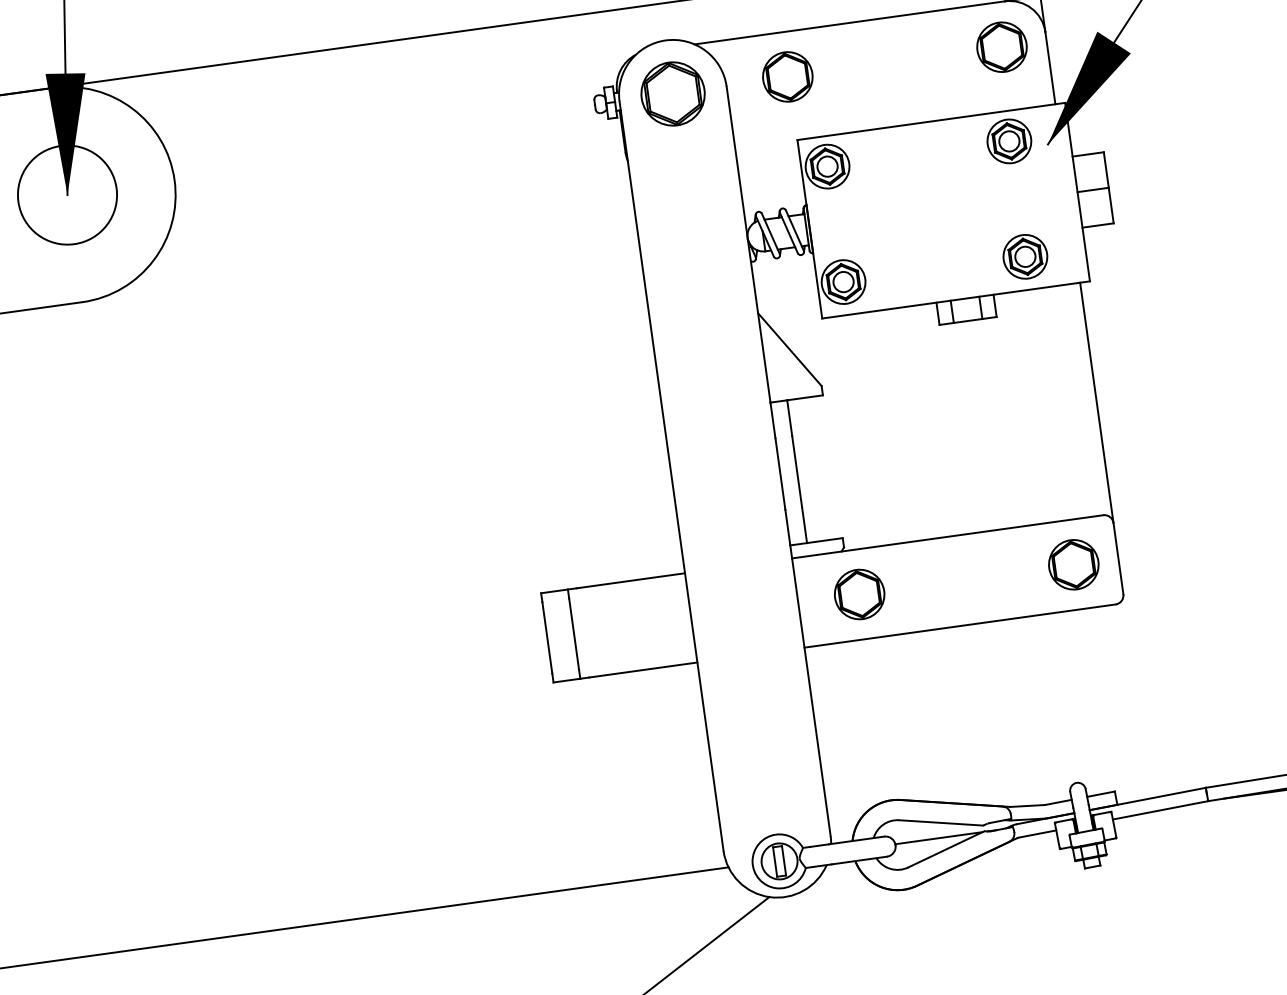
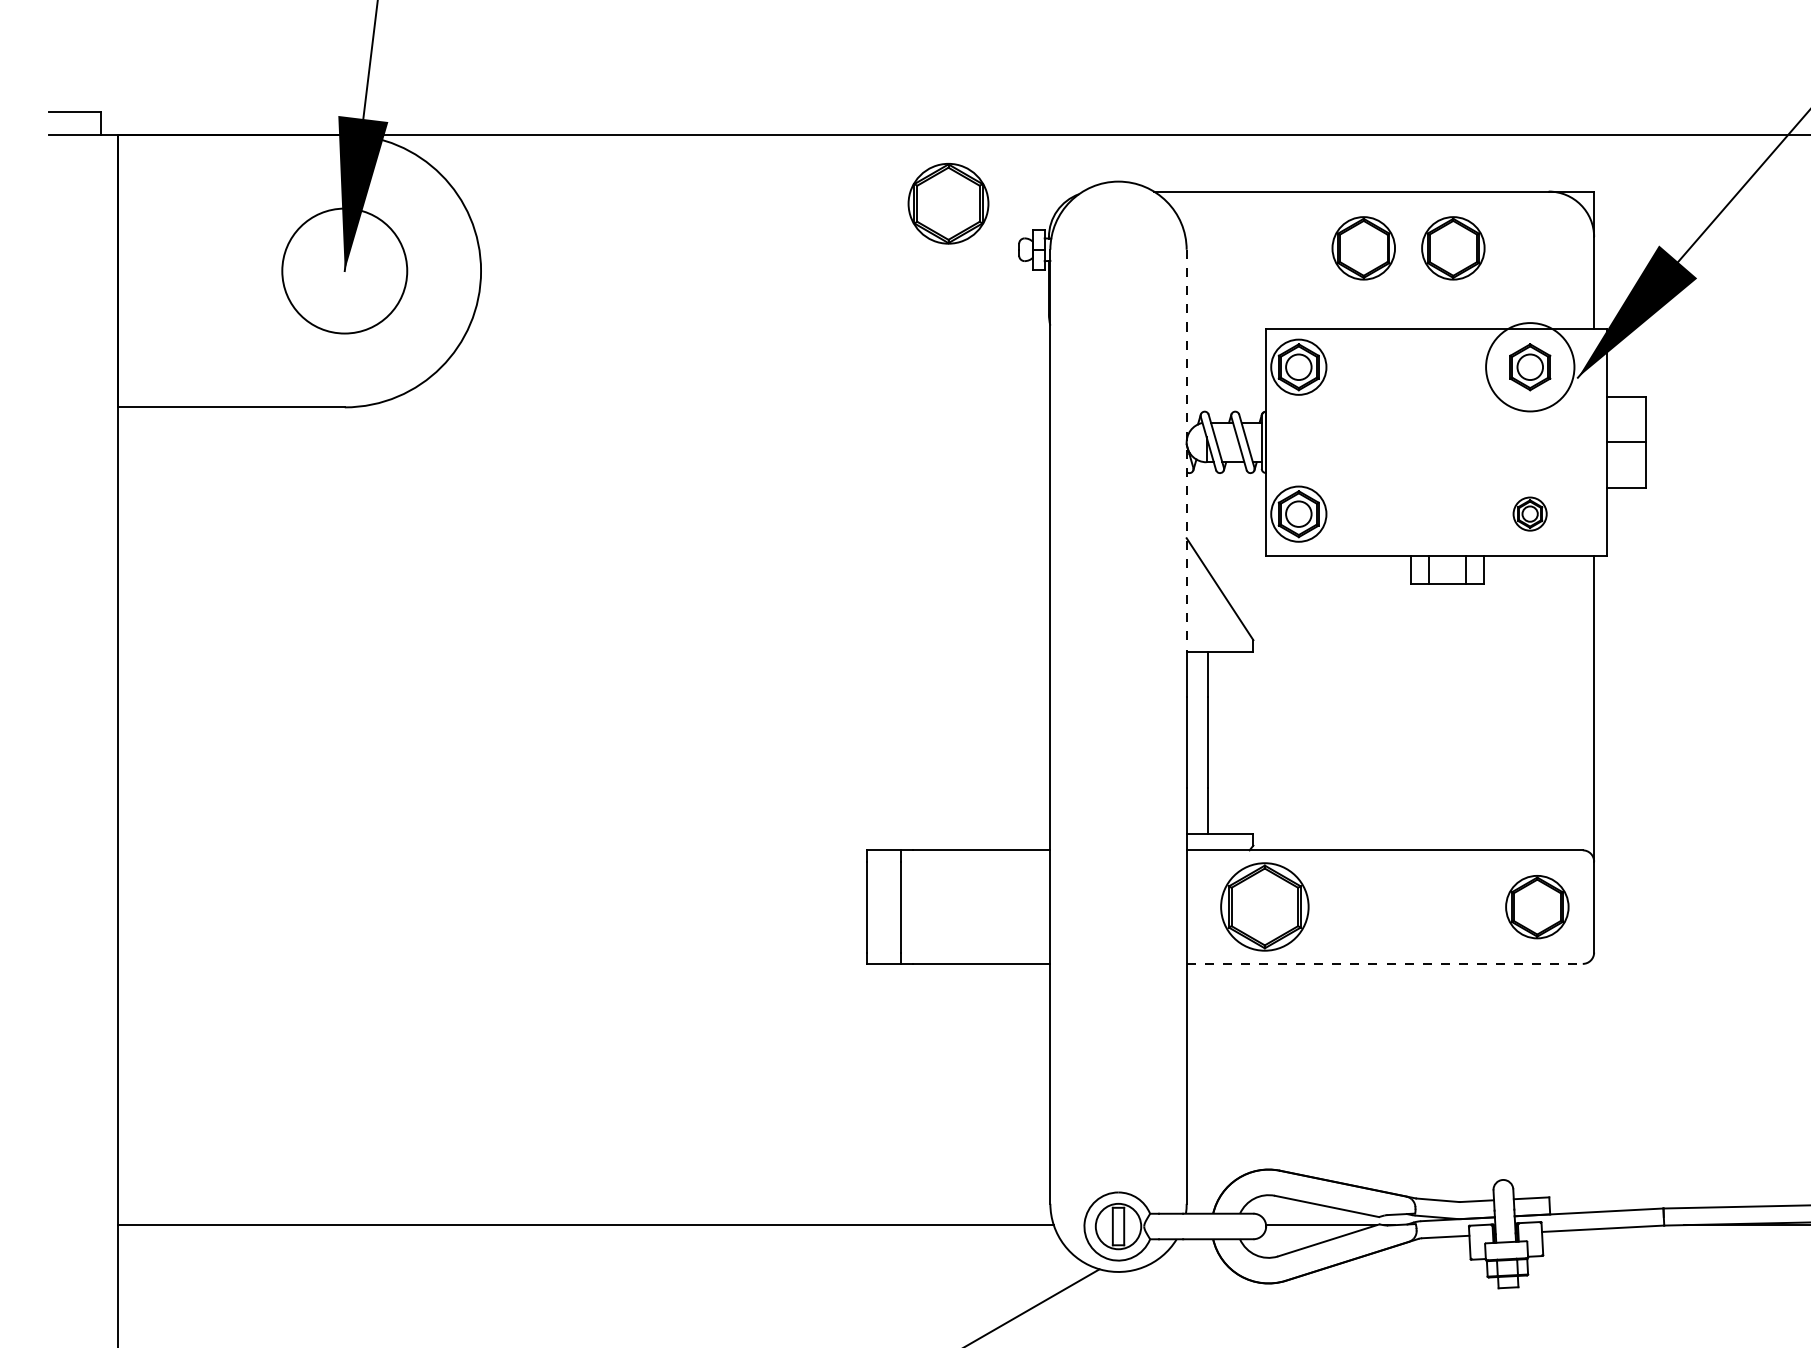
part: (1002, 47) -> (1453, 248), moved
part: (787, 77) -> (1363, 248), moved
part: (673, 93) -> (948, 203), moved
circle: (1008, 140) -> (1529, 366), size x1.6
line: (748, 245) -> (1186, 451), solid -> dashed
part: (1024, 256) -> (1529, 513), size x0.6
part: (859, 594) -> (1264, 907), size x1.4
line: (960, 625) -> (1385, 963), solid -> dashed

